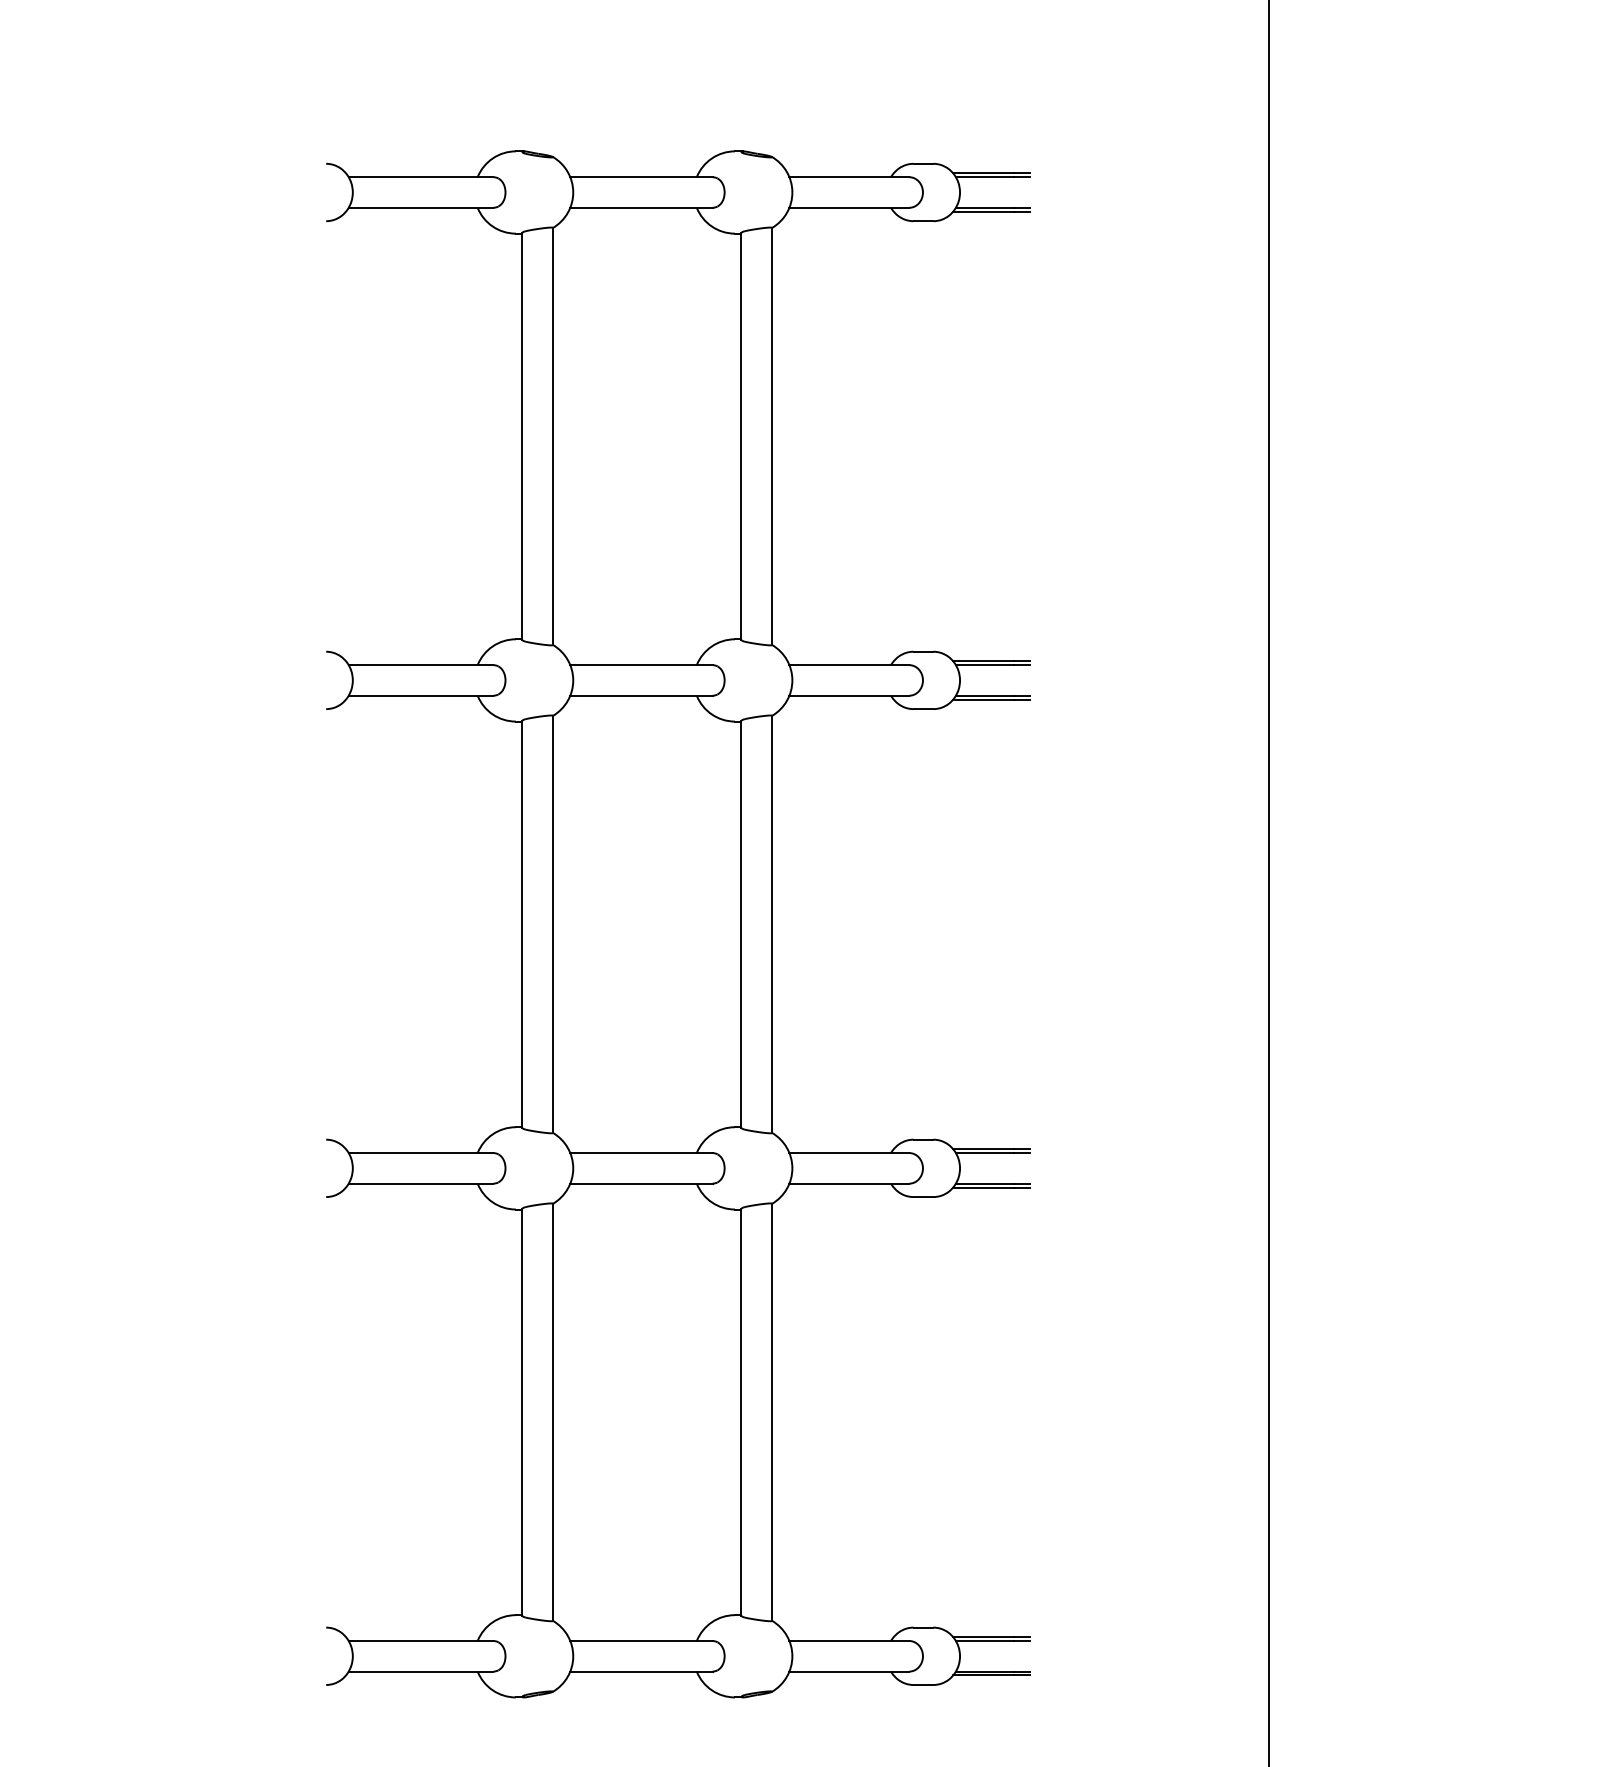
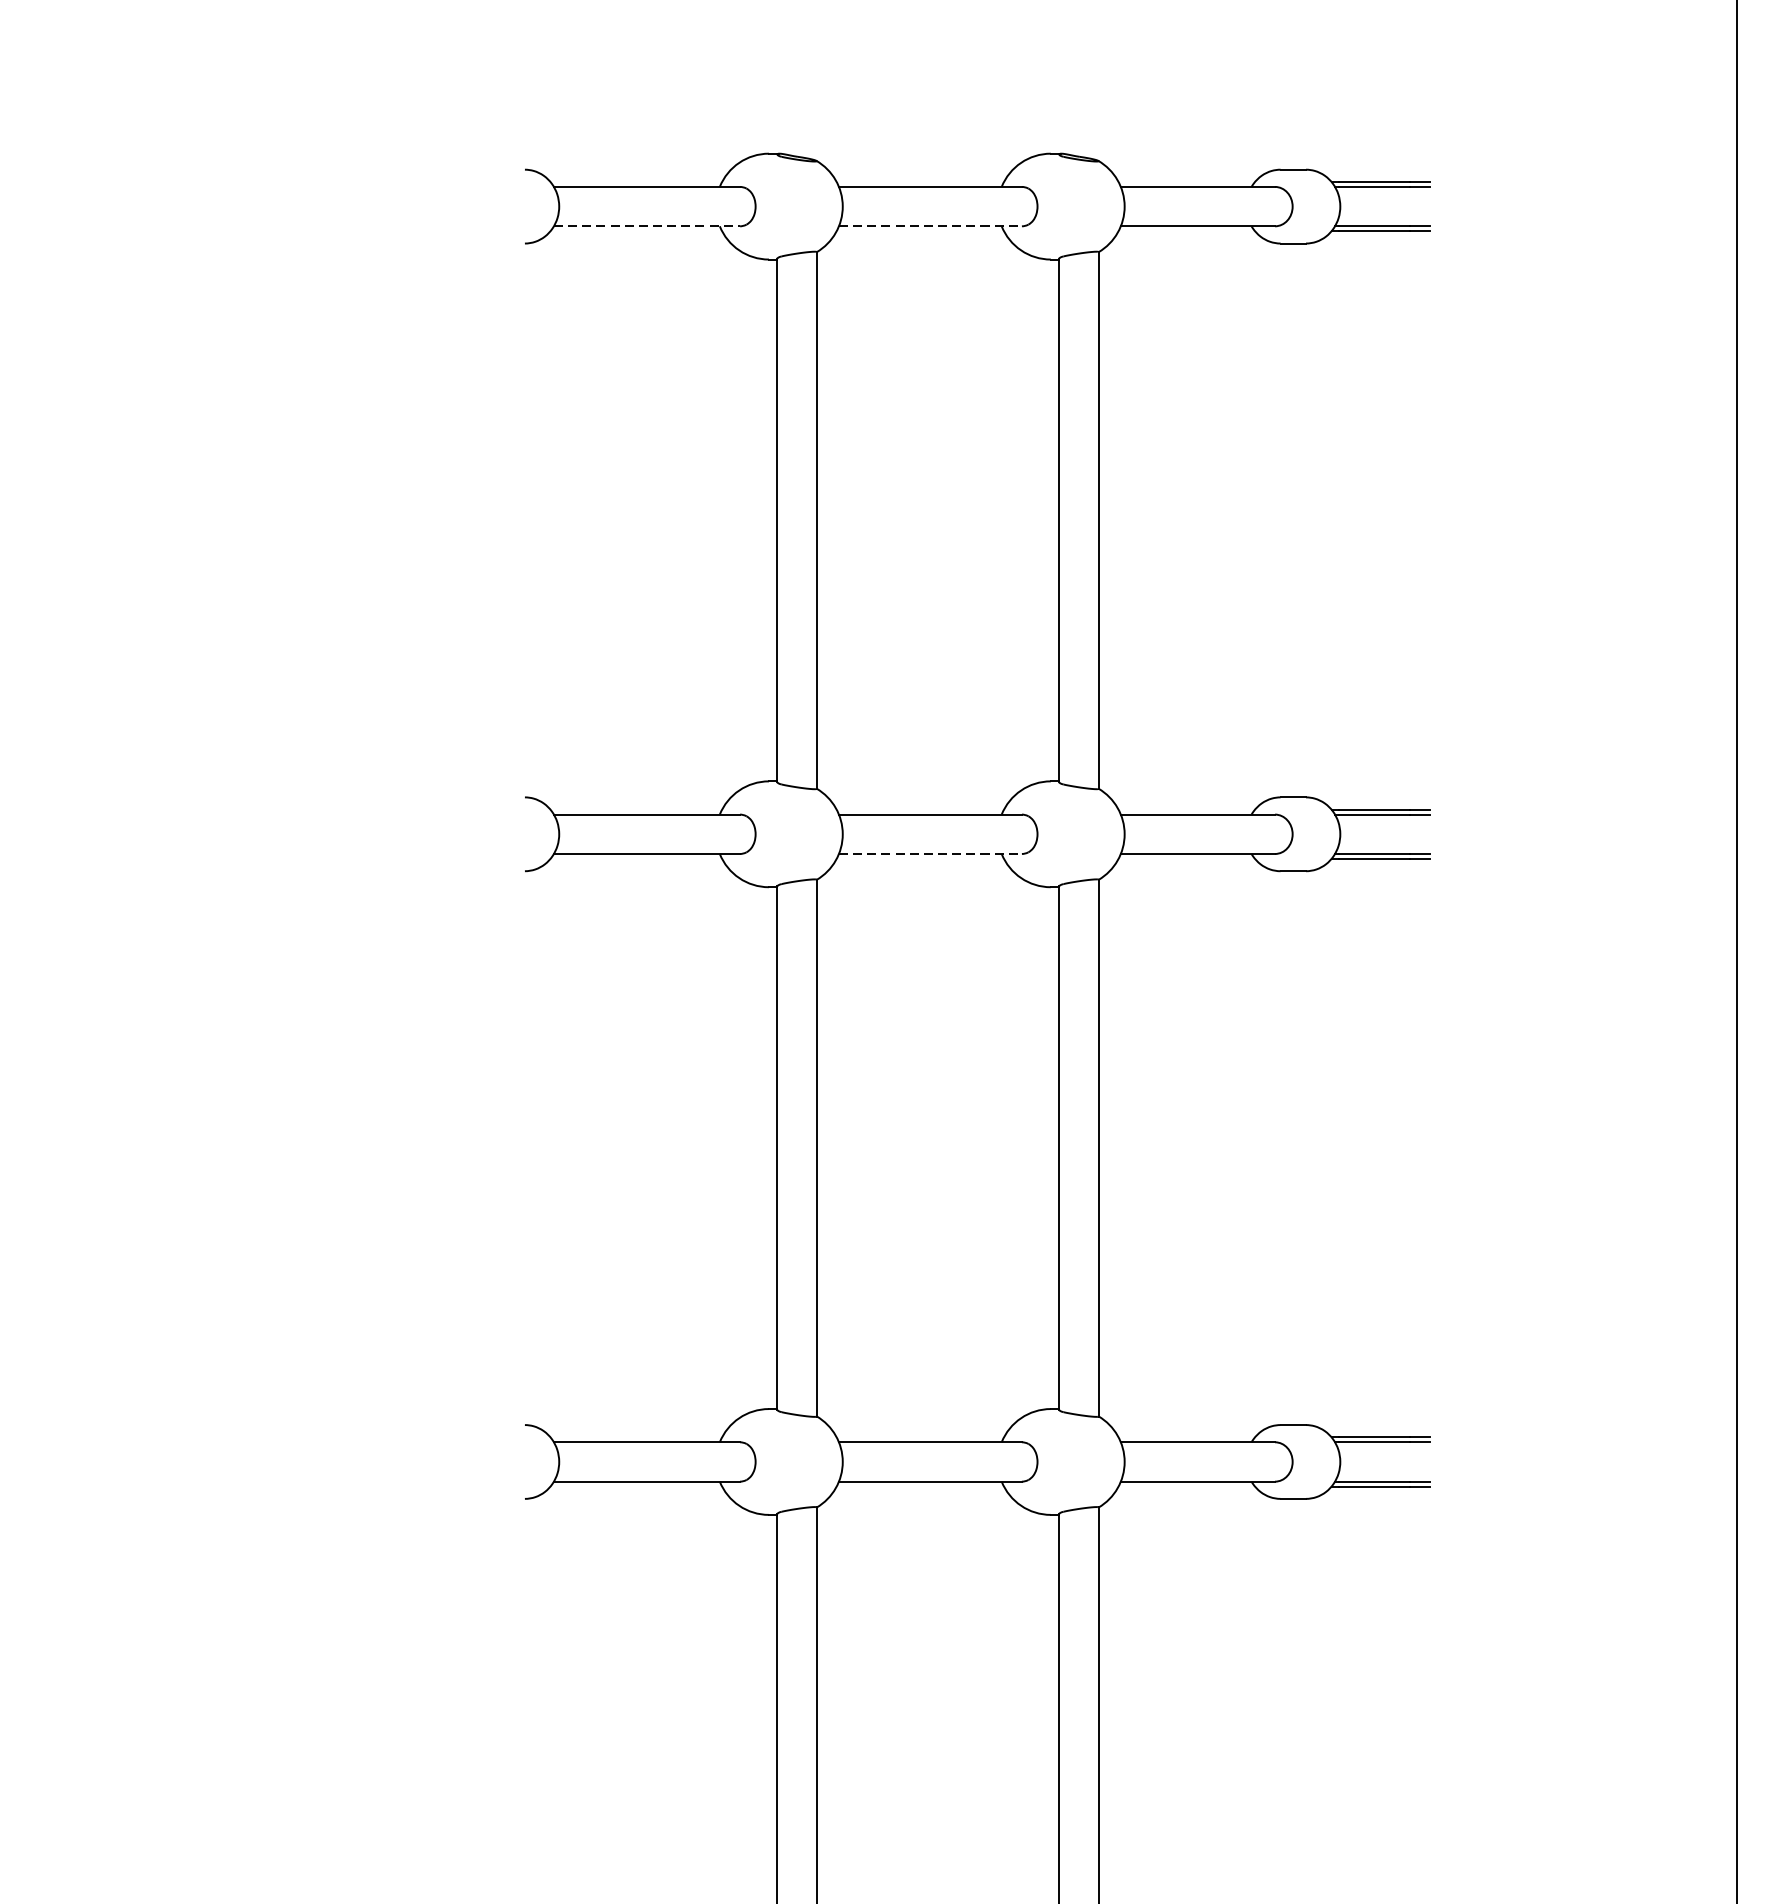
line: (421, 207) -> (647, 225), solid -> dashed
line: (641, 207) -> (930, 225), solid -> dashed
line: (641, 695) -> (930, 853), solid -> dashed

